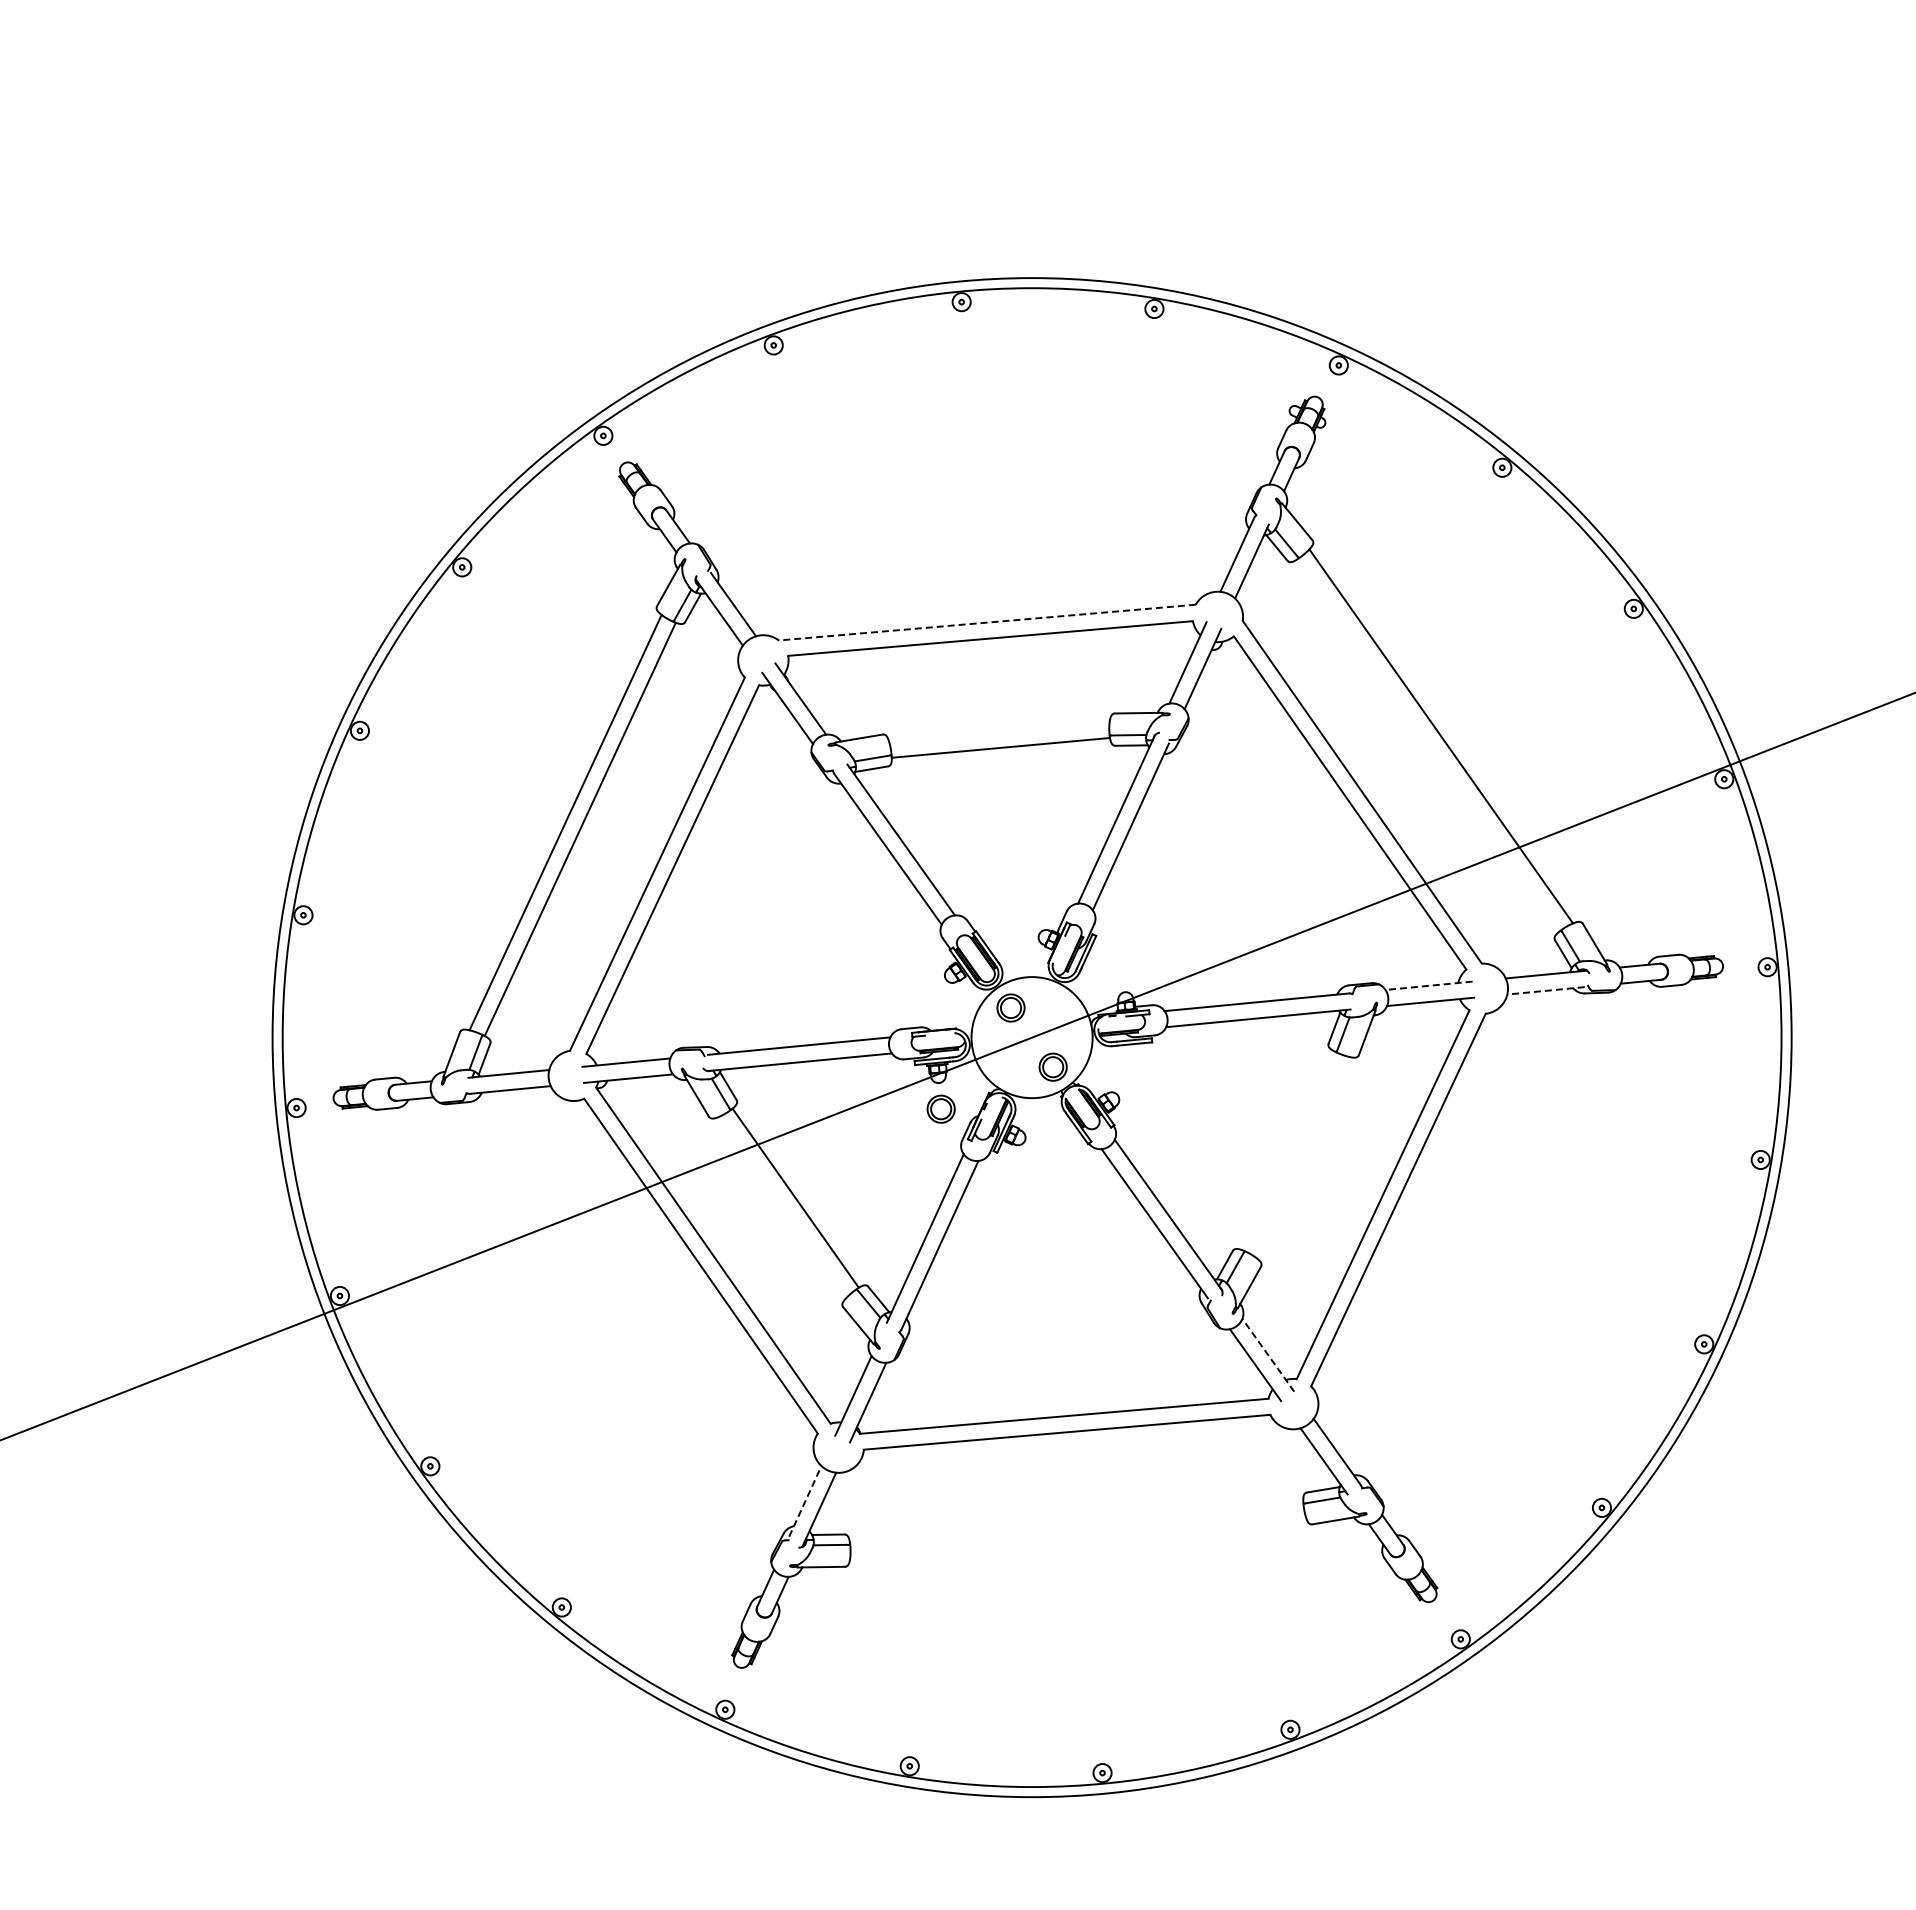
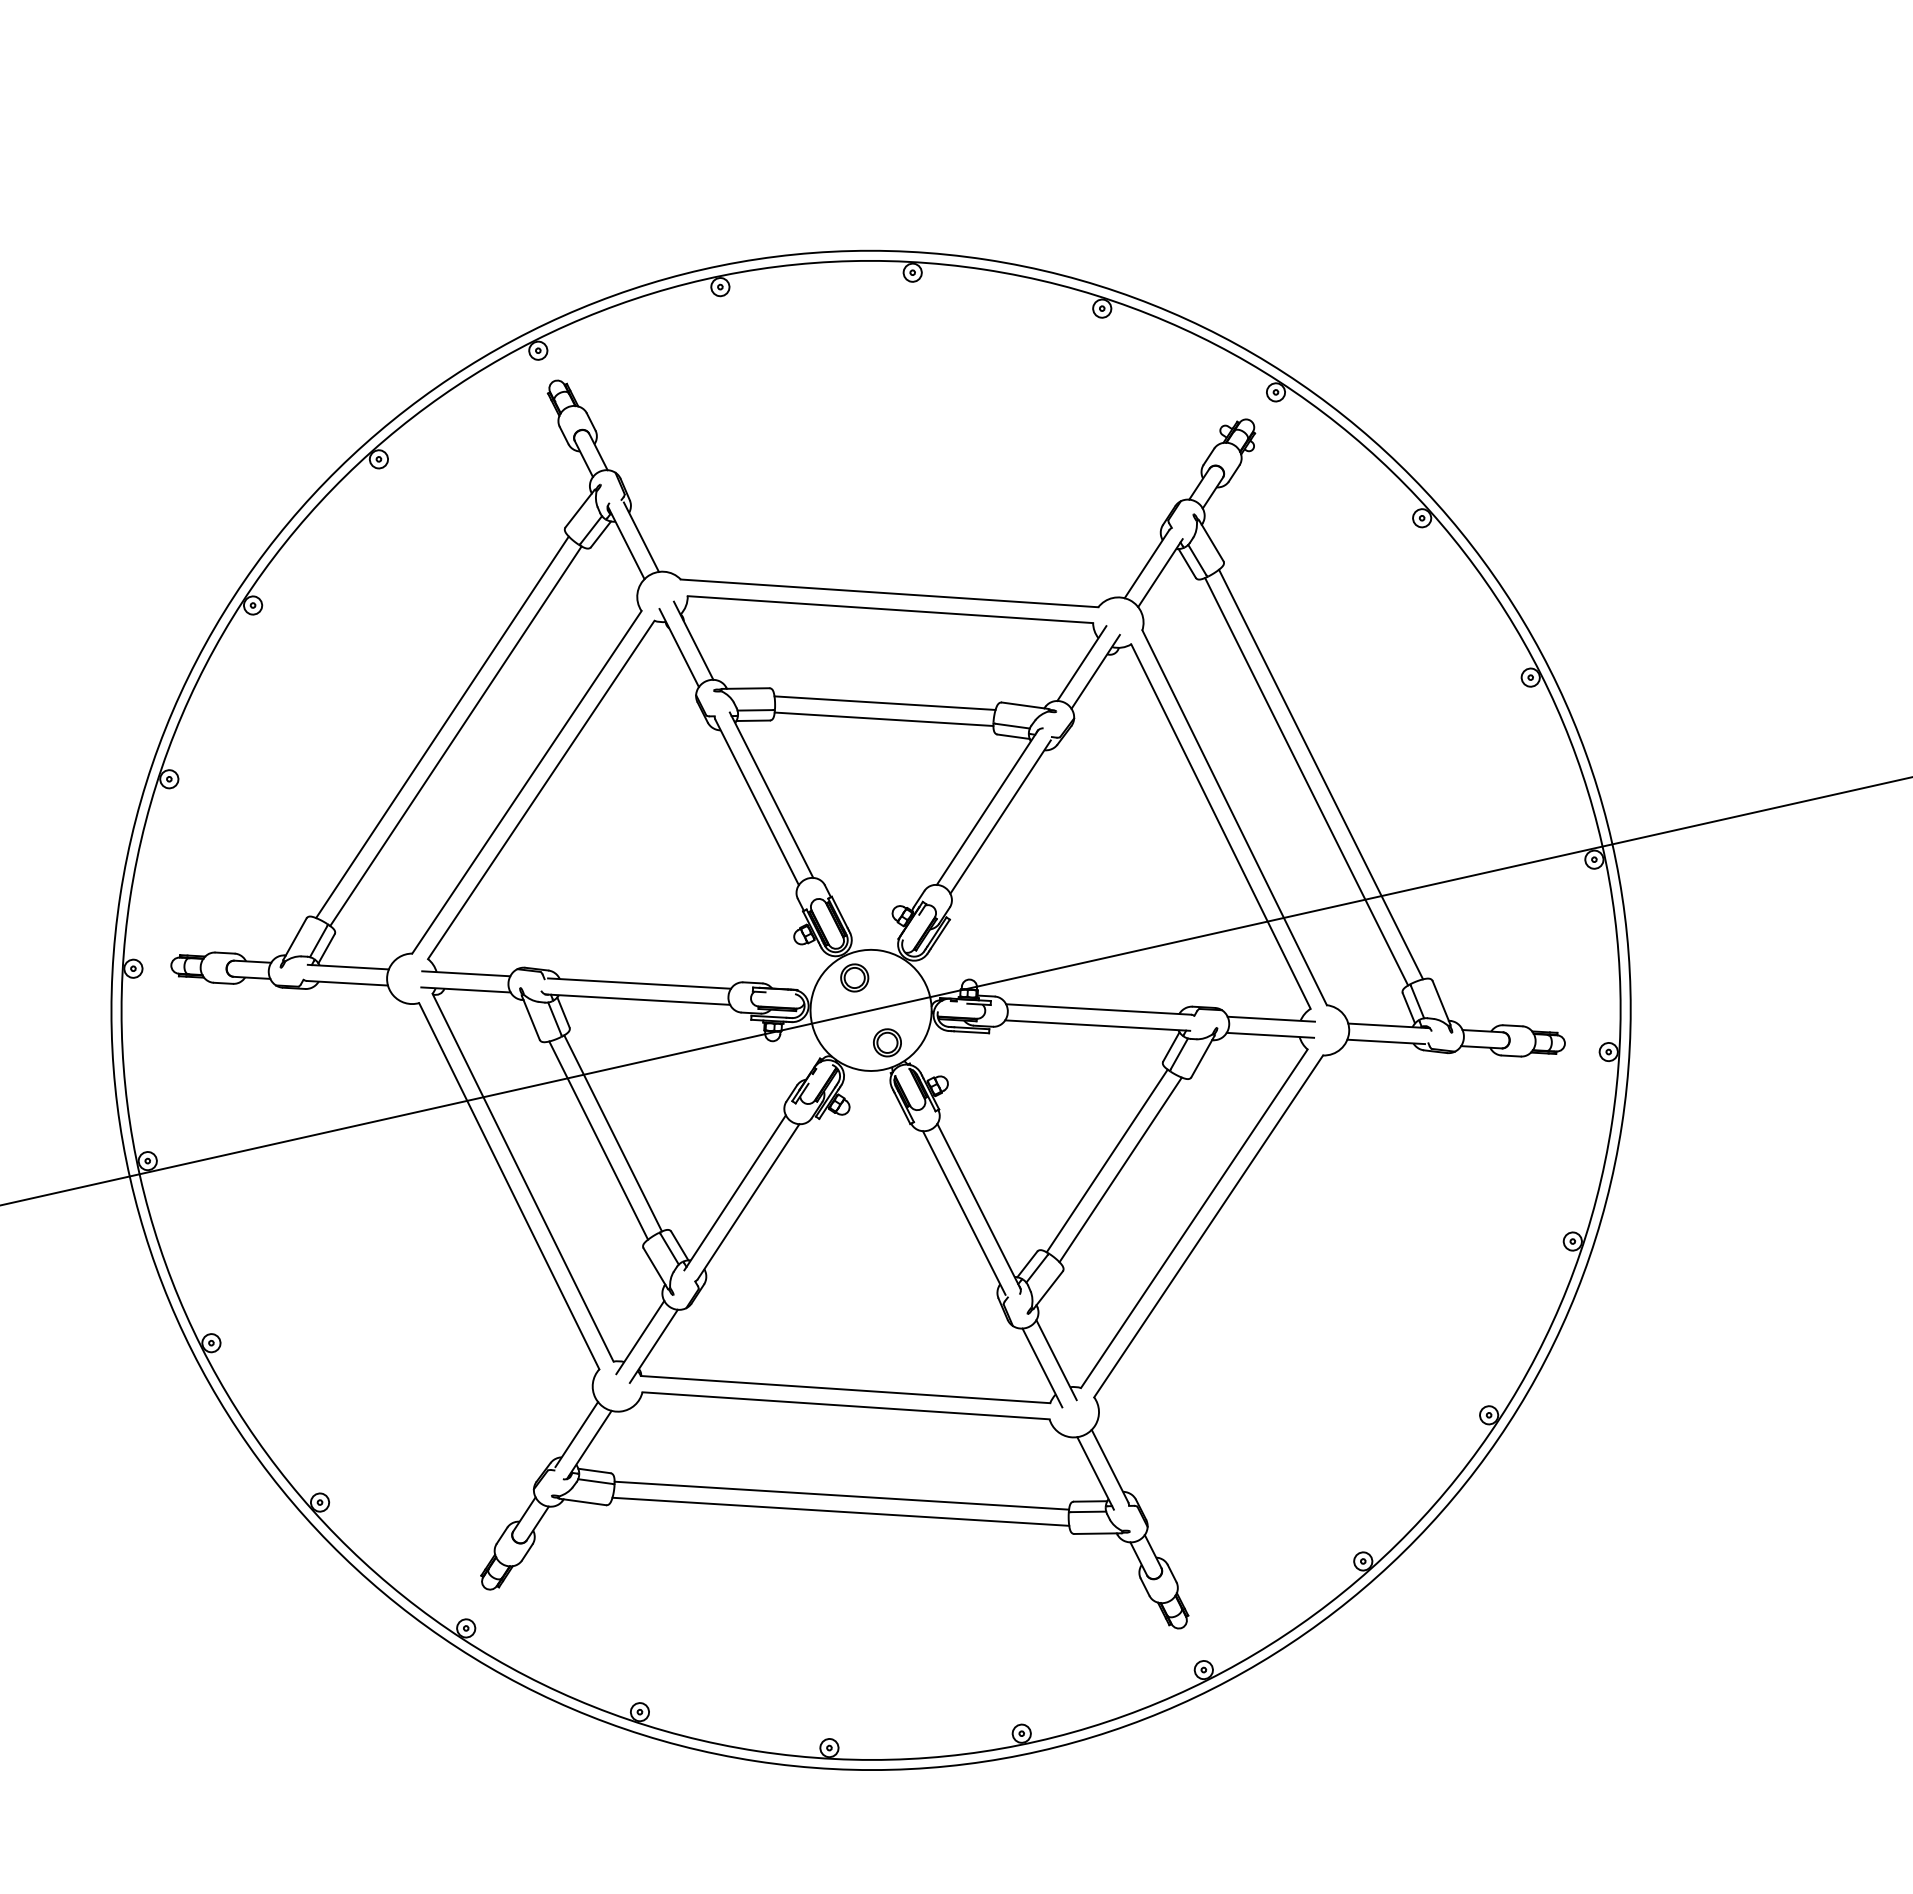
line: (986, 622) -> (888, 593), dashed -> solid
line: (999, 731) -> (885, 702), added
line: (1427, 745) -> (1306, 781), added
line: (1429, 985) -> (1271, 1018), dashed -> solid
line: (1546, 990) -> (1386, 1041), dashed -> solid
part: (940, 1108) -> (769, 1066), removed
line: (1288, 1150) -> (1107, 1160), added
line: (1302, 1157) -> (1120, 1169), added
line: (782, 1207) -> (598, 1140), added
line: (1268, 1355) -> (1056, 1360), dashed -> solid
line: (805, 1501) -> (576, 1434), dashed -> solid
line: (1076, 1521) -> (841, 1495), added
line: (1077, 1537) -> (840, 1511), added

